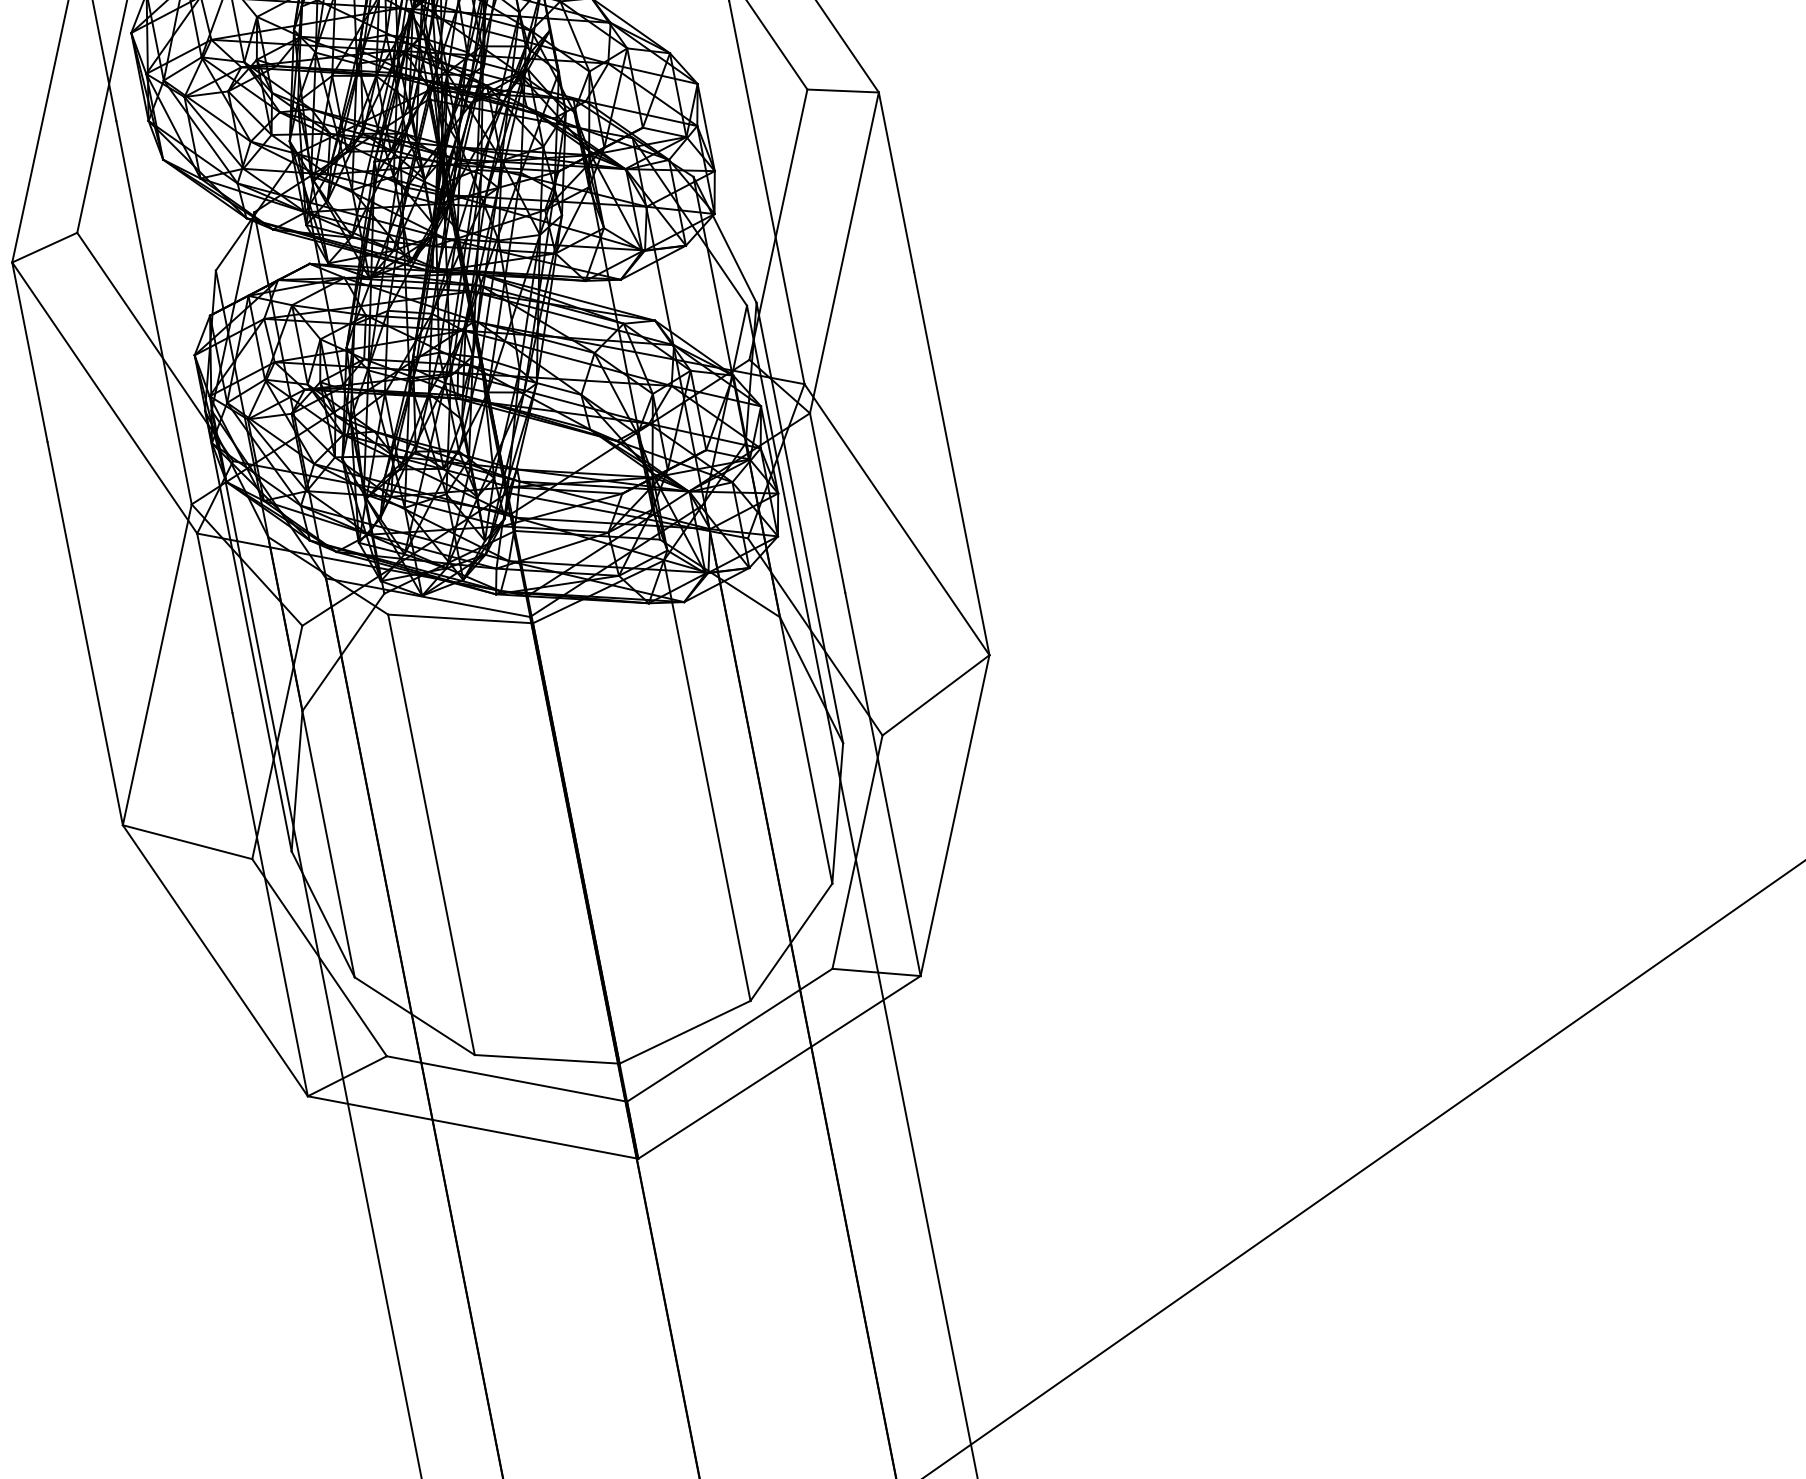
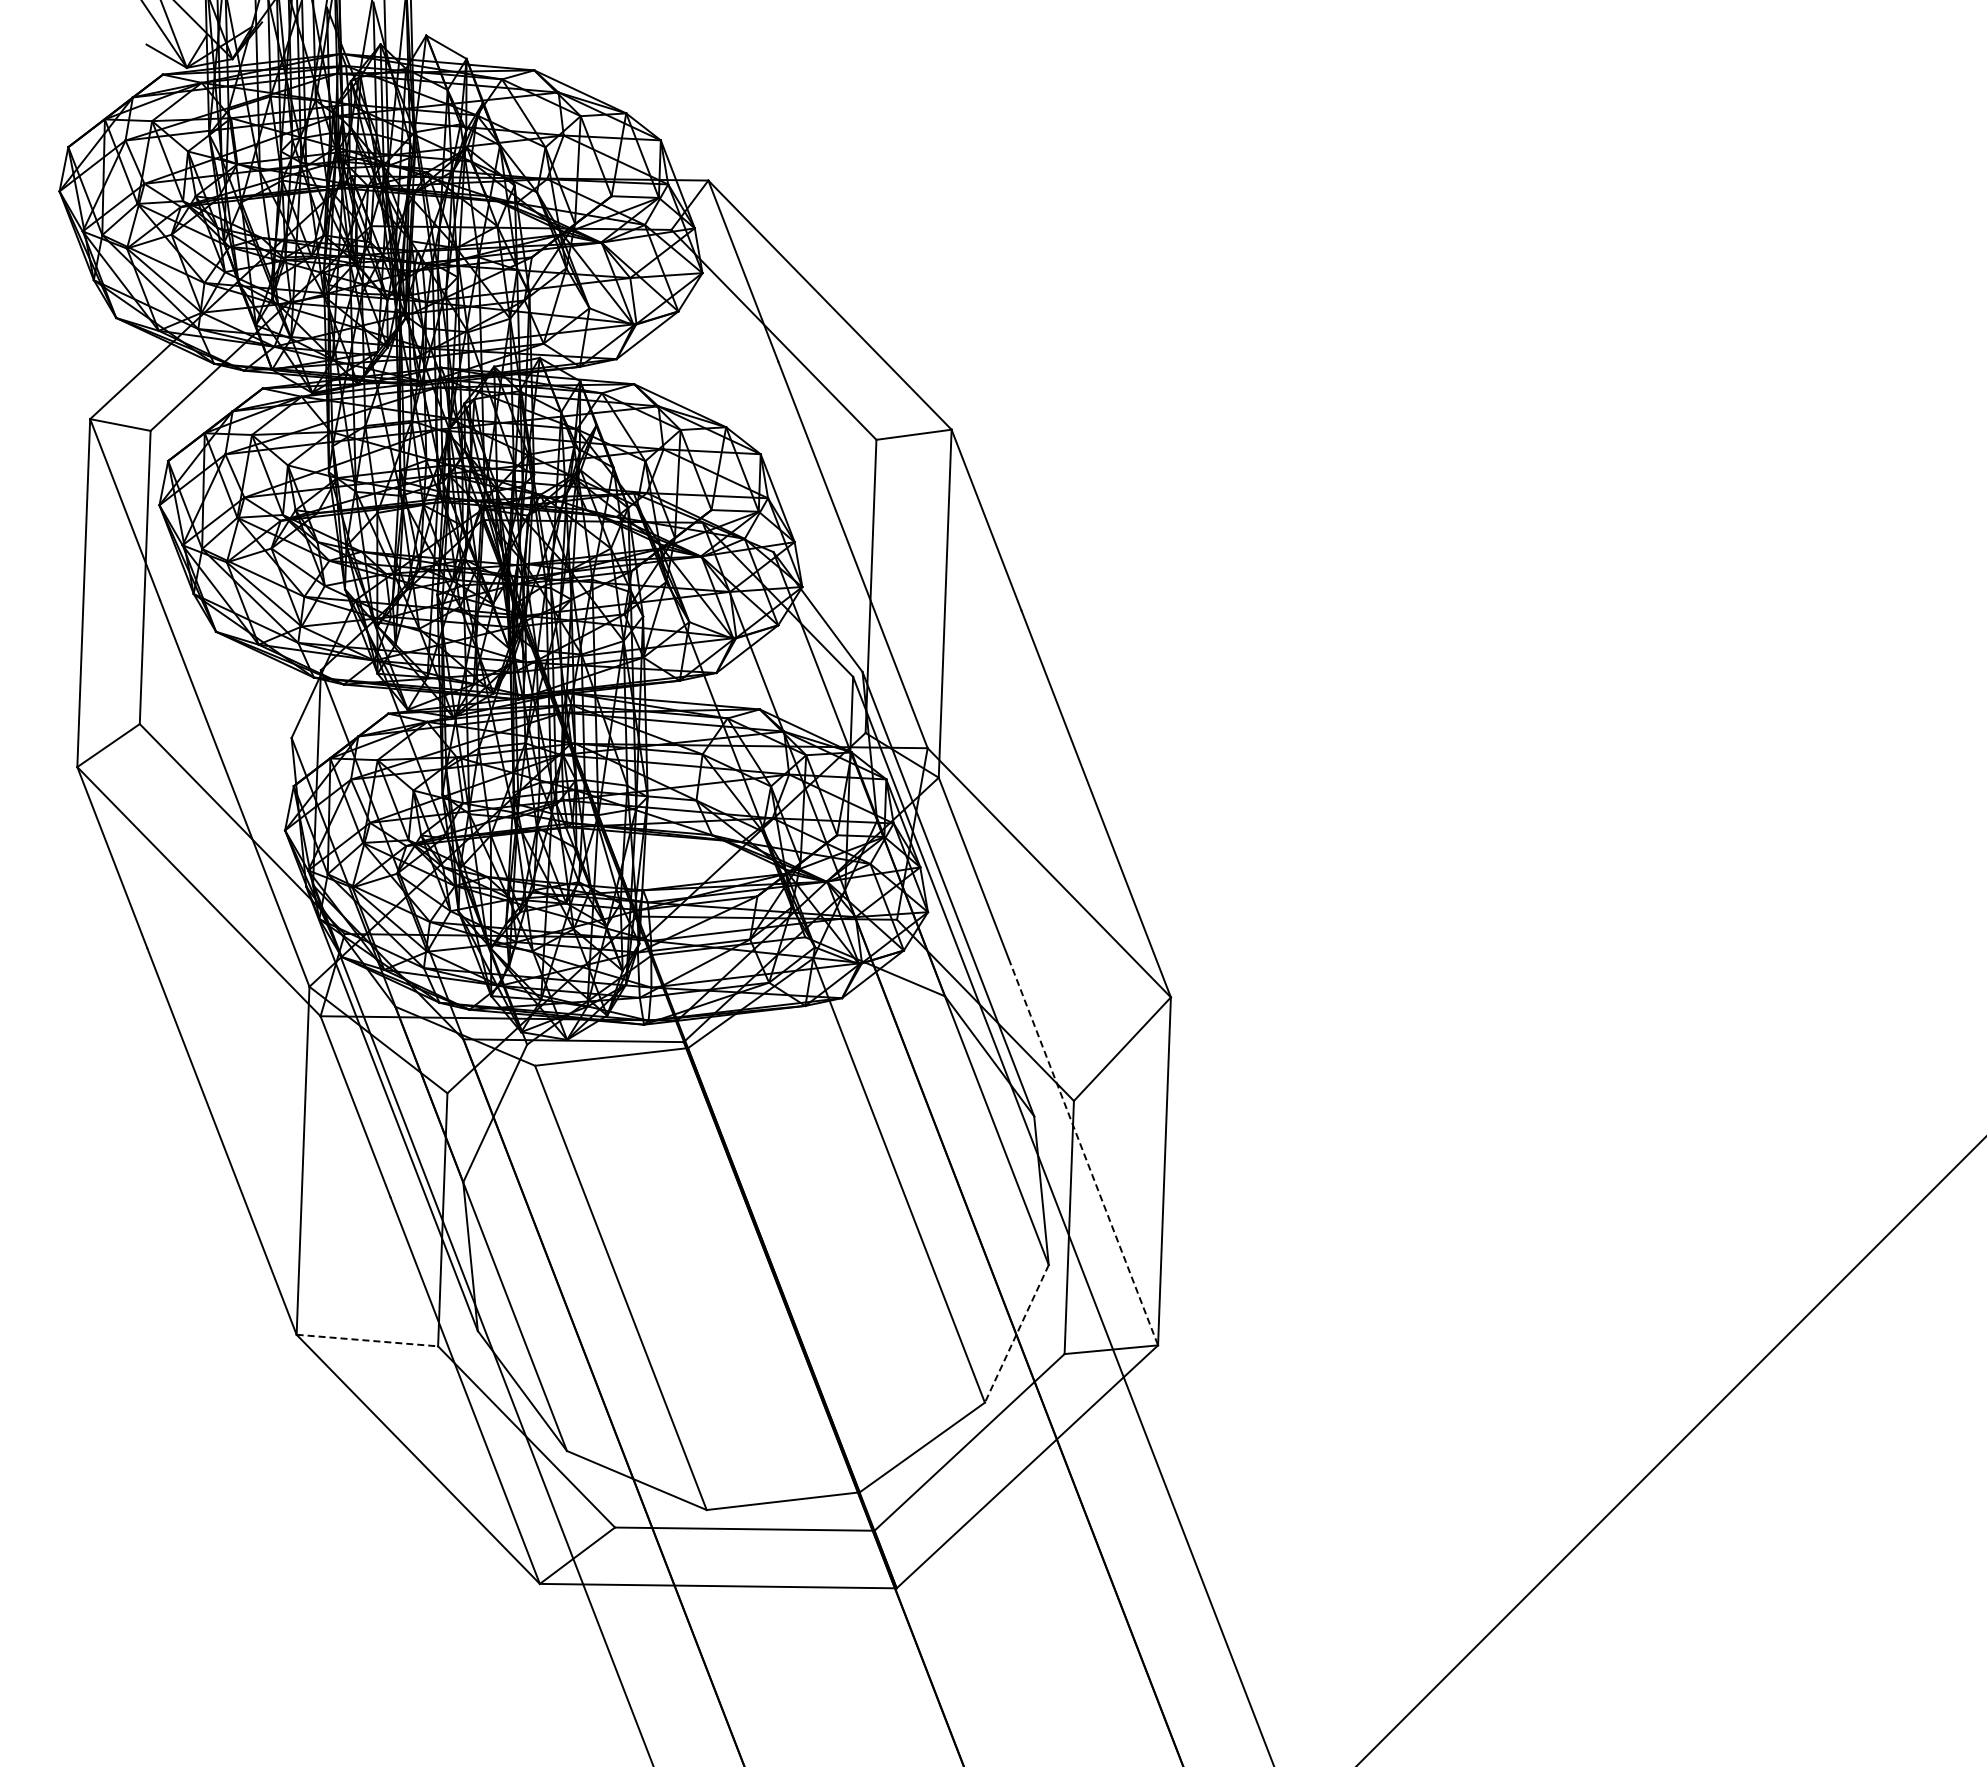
line: (882, 784) -> (1083, 1152), solid -> dashed
line: (187, 842) -> (367, 1340), solid -> dashed
line: (791, 941) -> (1016, 1333), solid -> dashed

